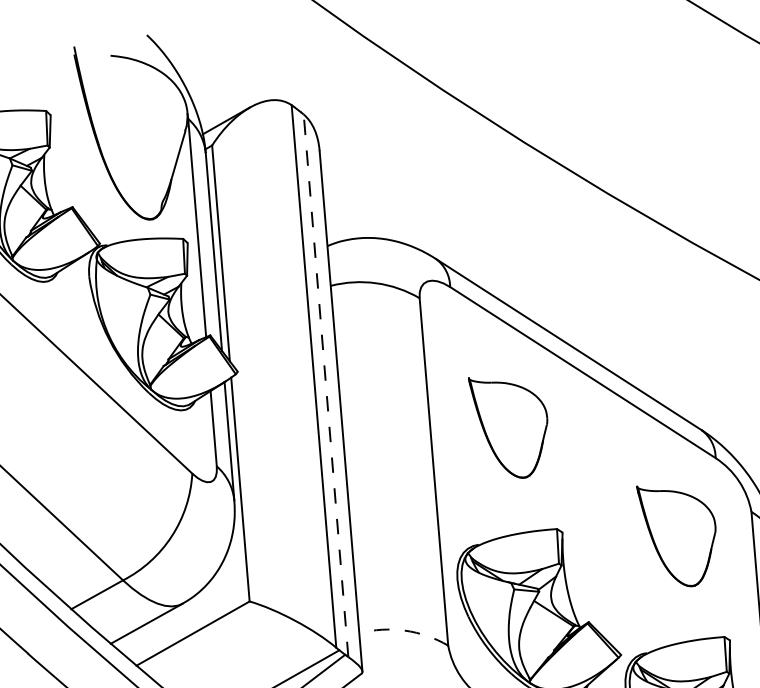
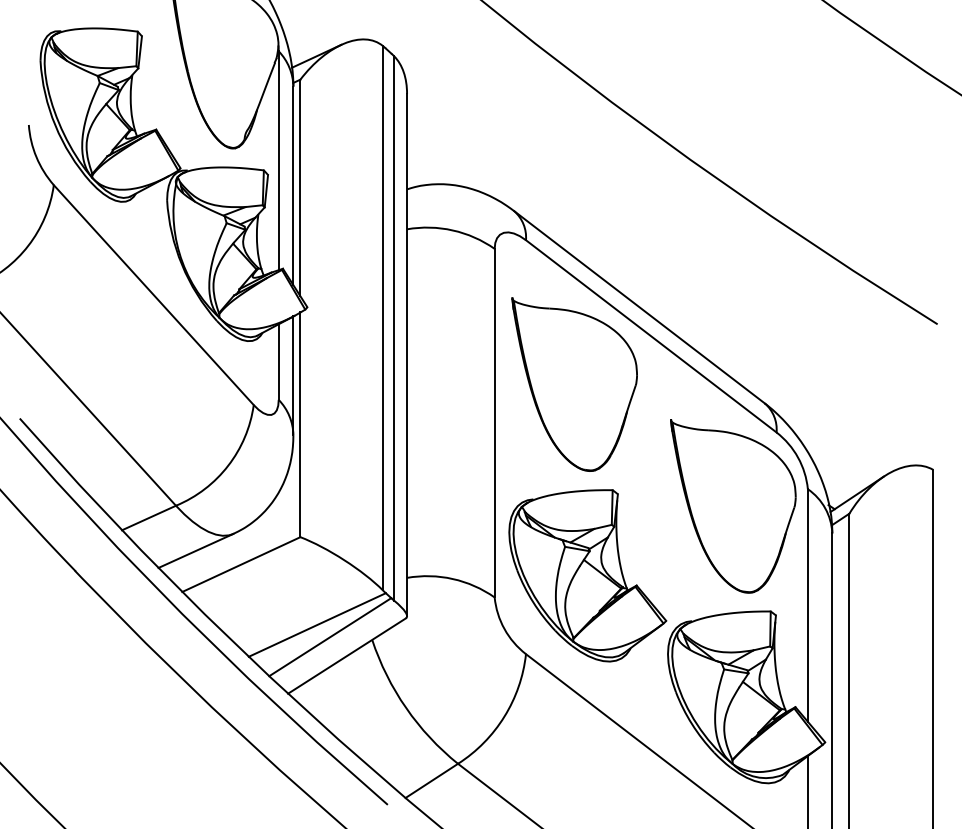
line: (326, 385) -> (394, 328), dashed -> solid
part: (510, 426) -> (574, 384), size x1.67
part: (678, 535) -> (733, 506), size x1.67
arc: (404, 630) -> (452, 578), dashed -> solid

